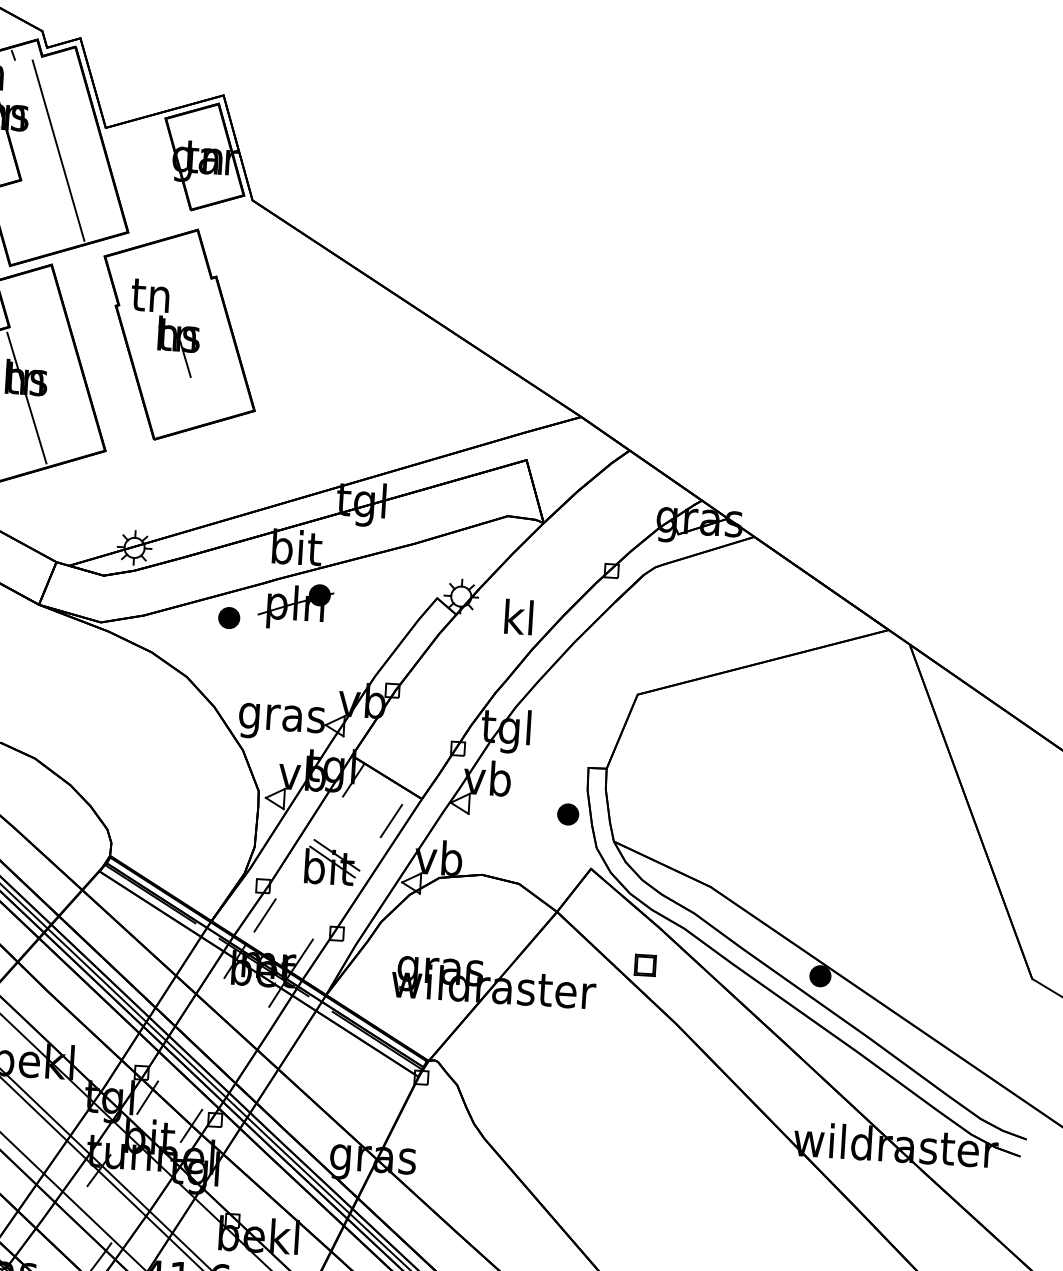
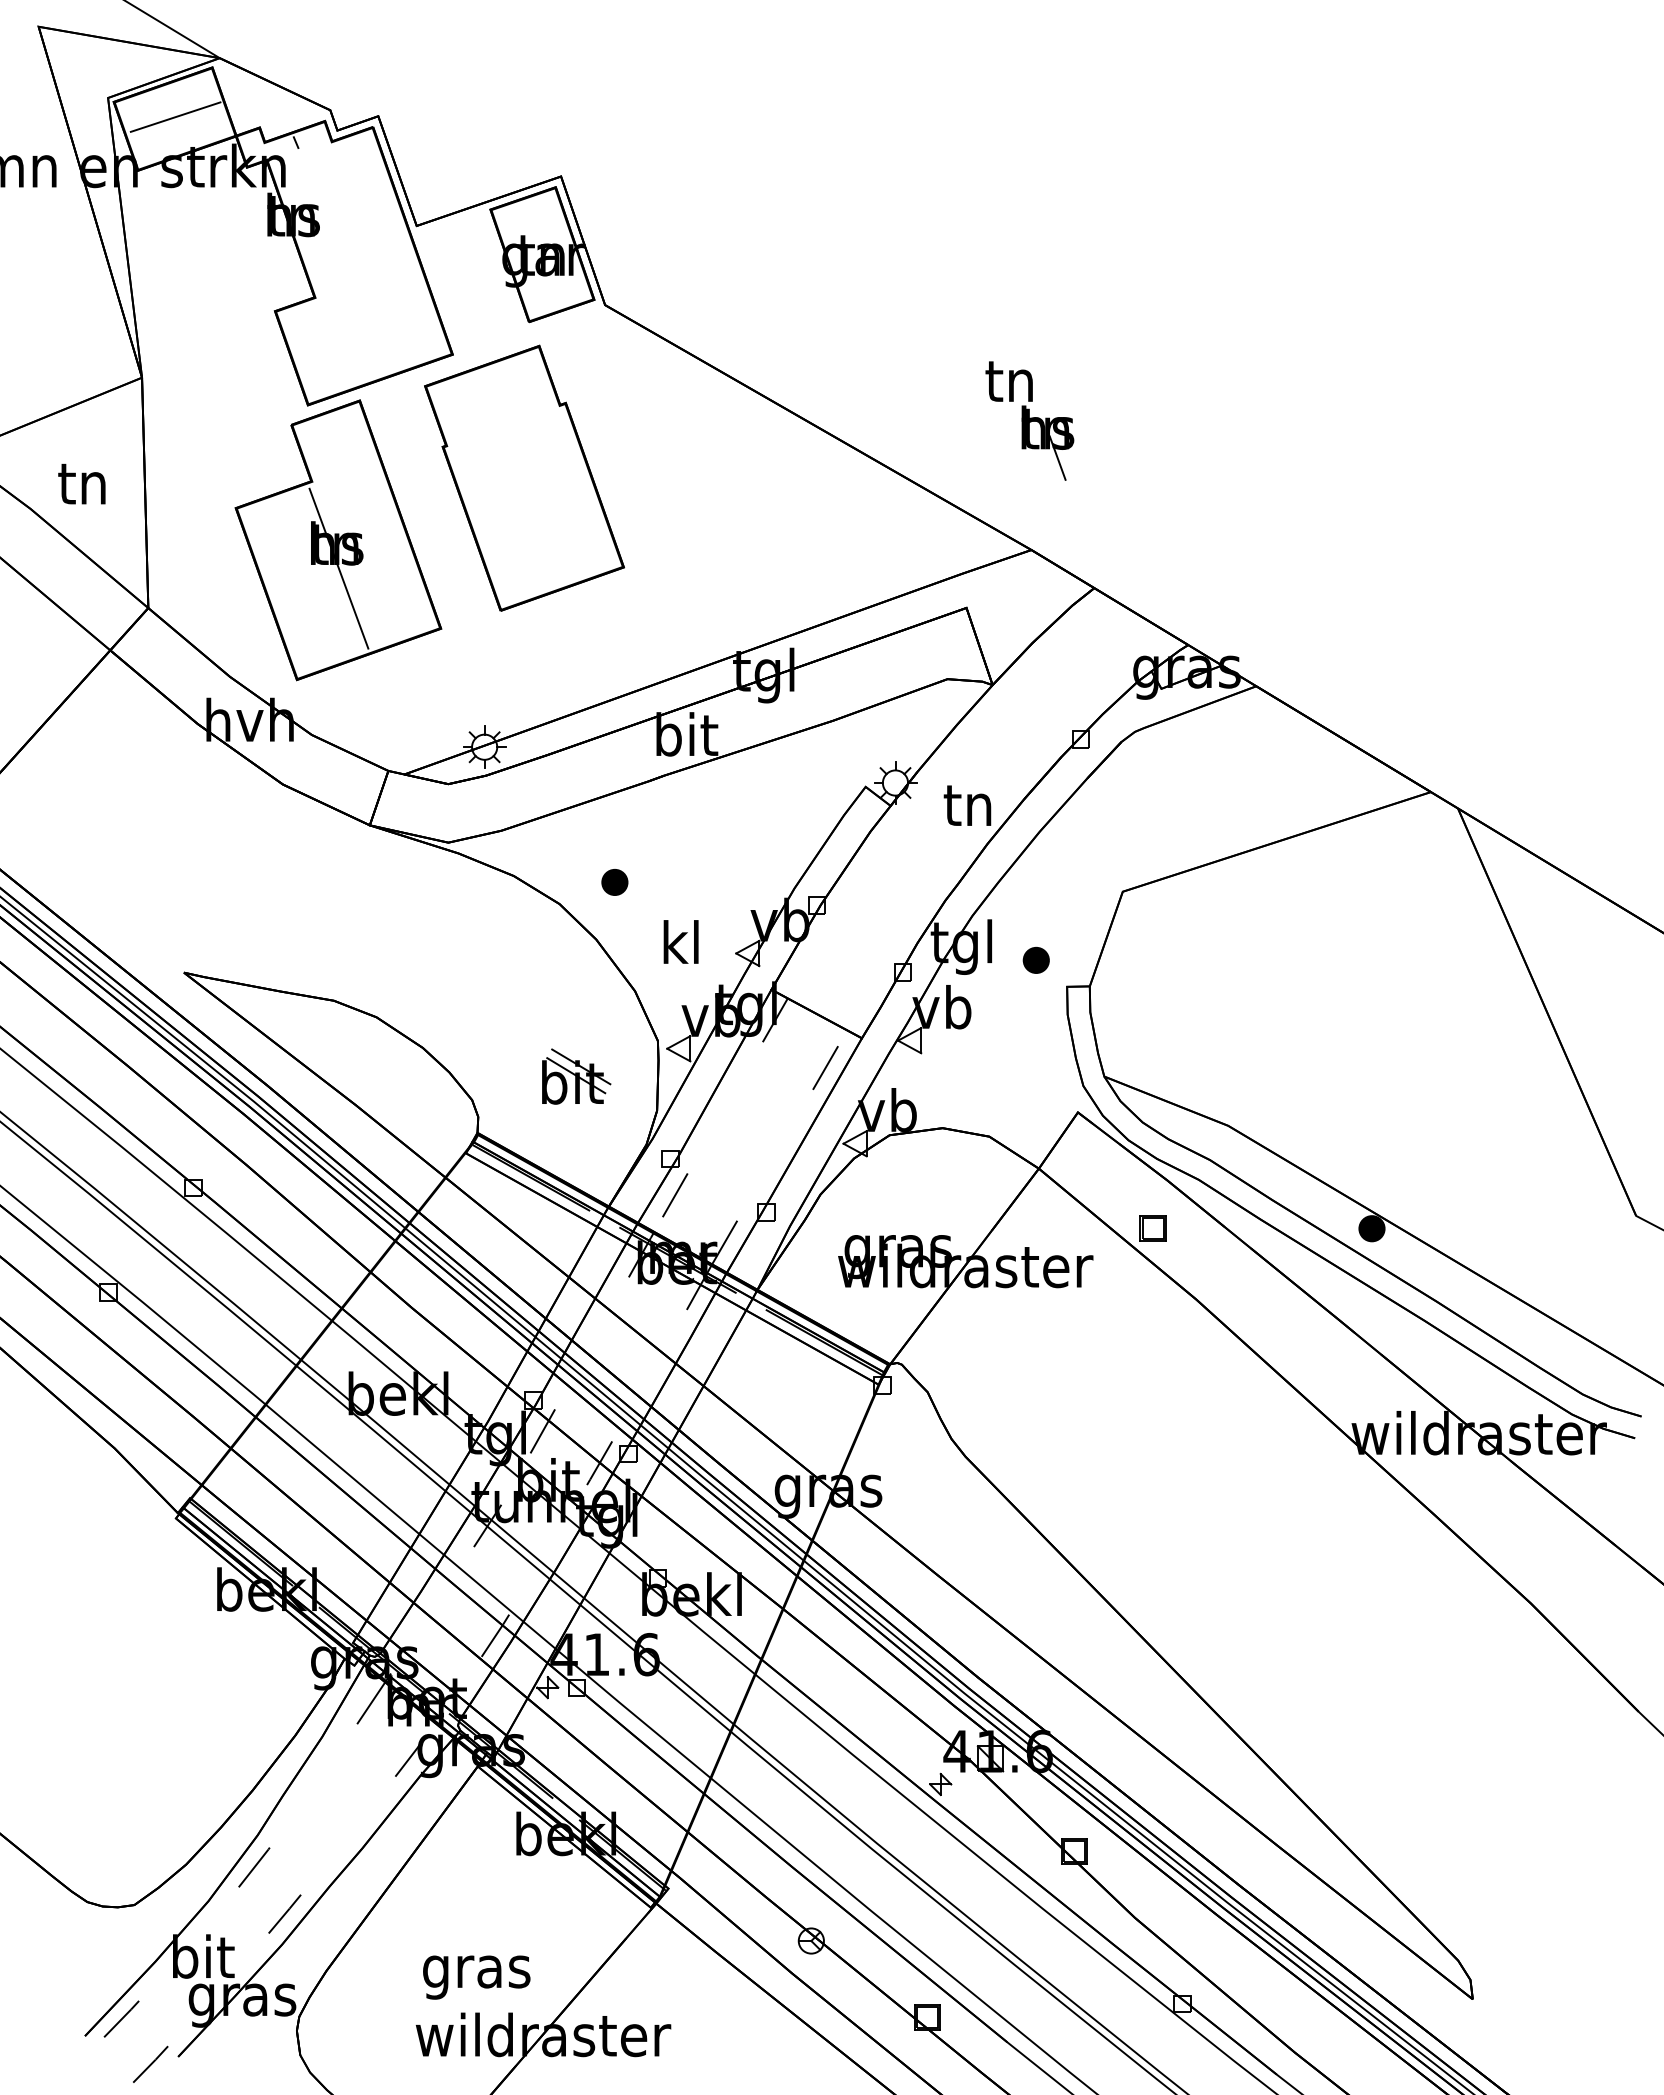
line: (58, 150) -> (359, 257), removed
part: (164, 327) -> (1029, 420), moved
part: (295, 606) -> (689, 807), removed
text: (517, 616) -> (967, 803), kl -> tn
part: (228, 618) -> (614, 882), moved
text: (282, 717) -> (681, 947), gras -> kl
part: (567, 813) -> (1035, 959), moved
part: (332, 862) -> (576, 1076), moved

